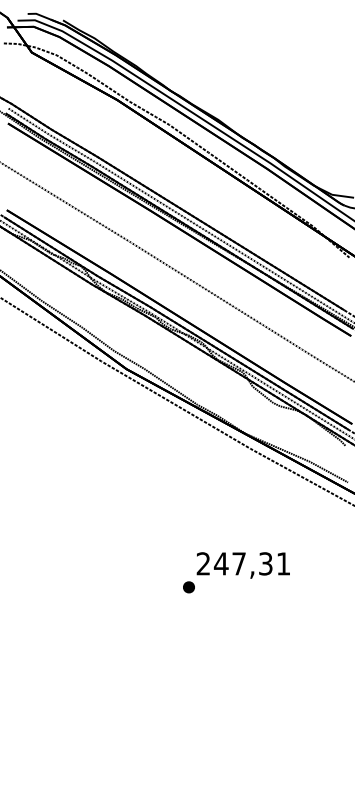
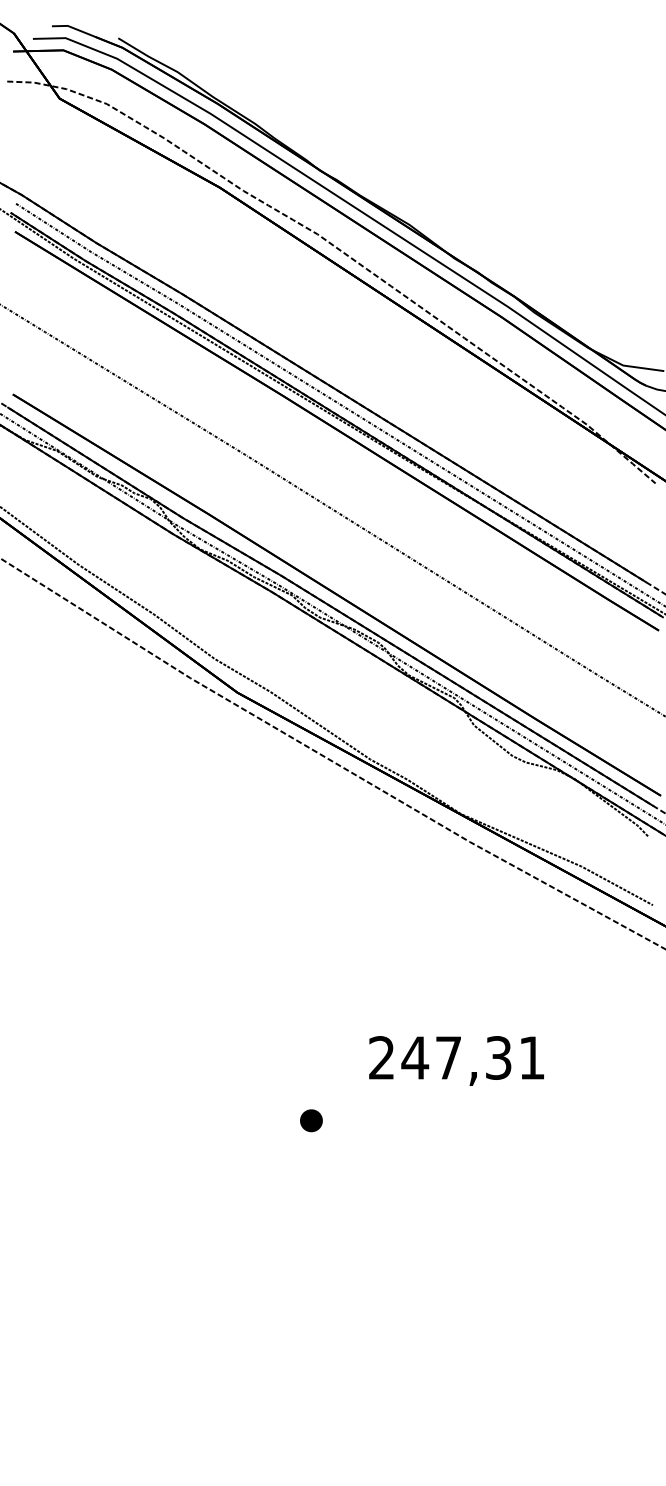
part: (188, 587) -> (310, 1121), moved

